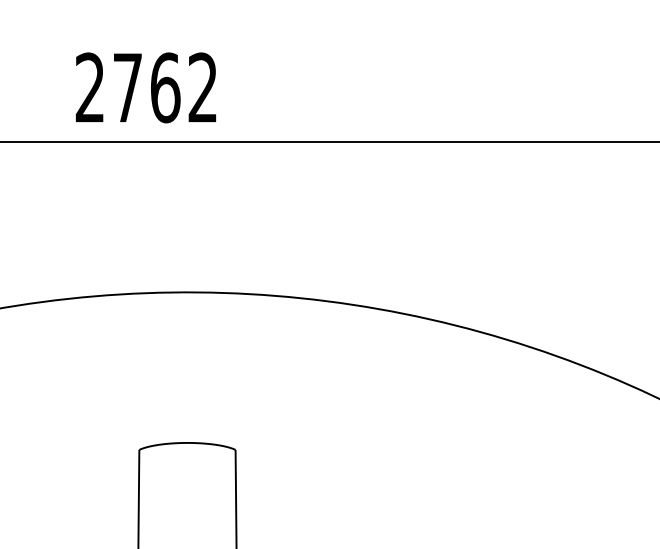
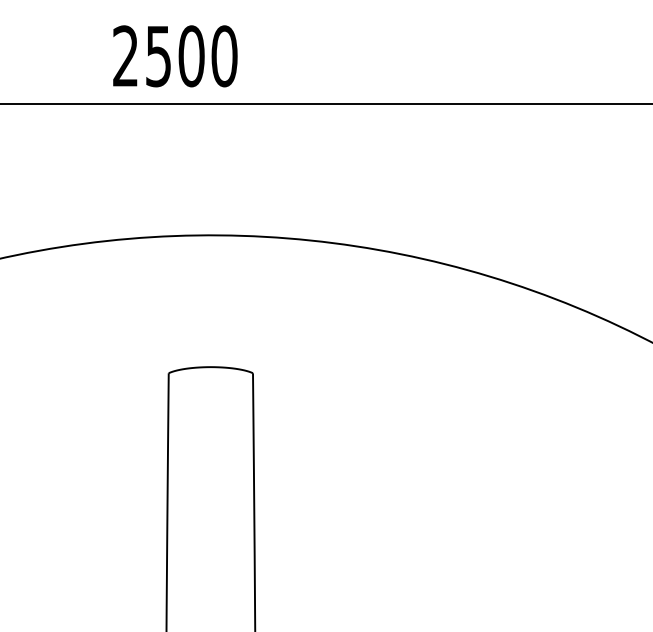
text: (165, 88) -> (191, 56), 2762 -> 2500

